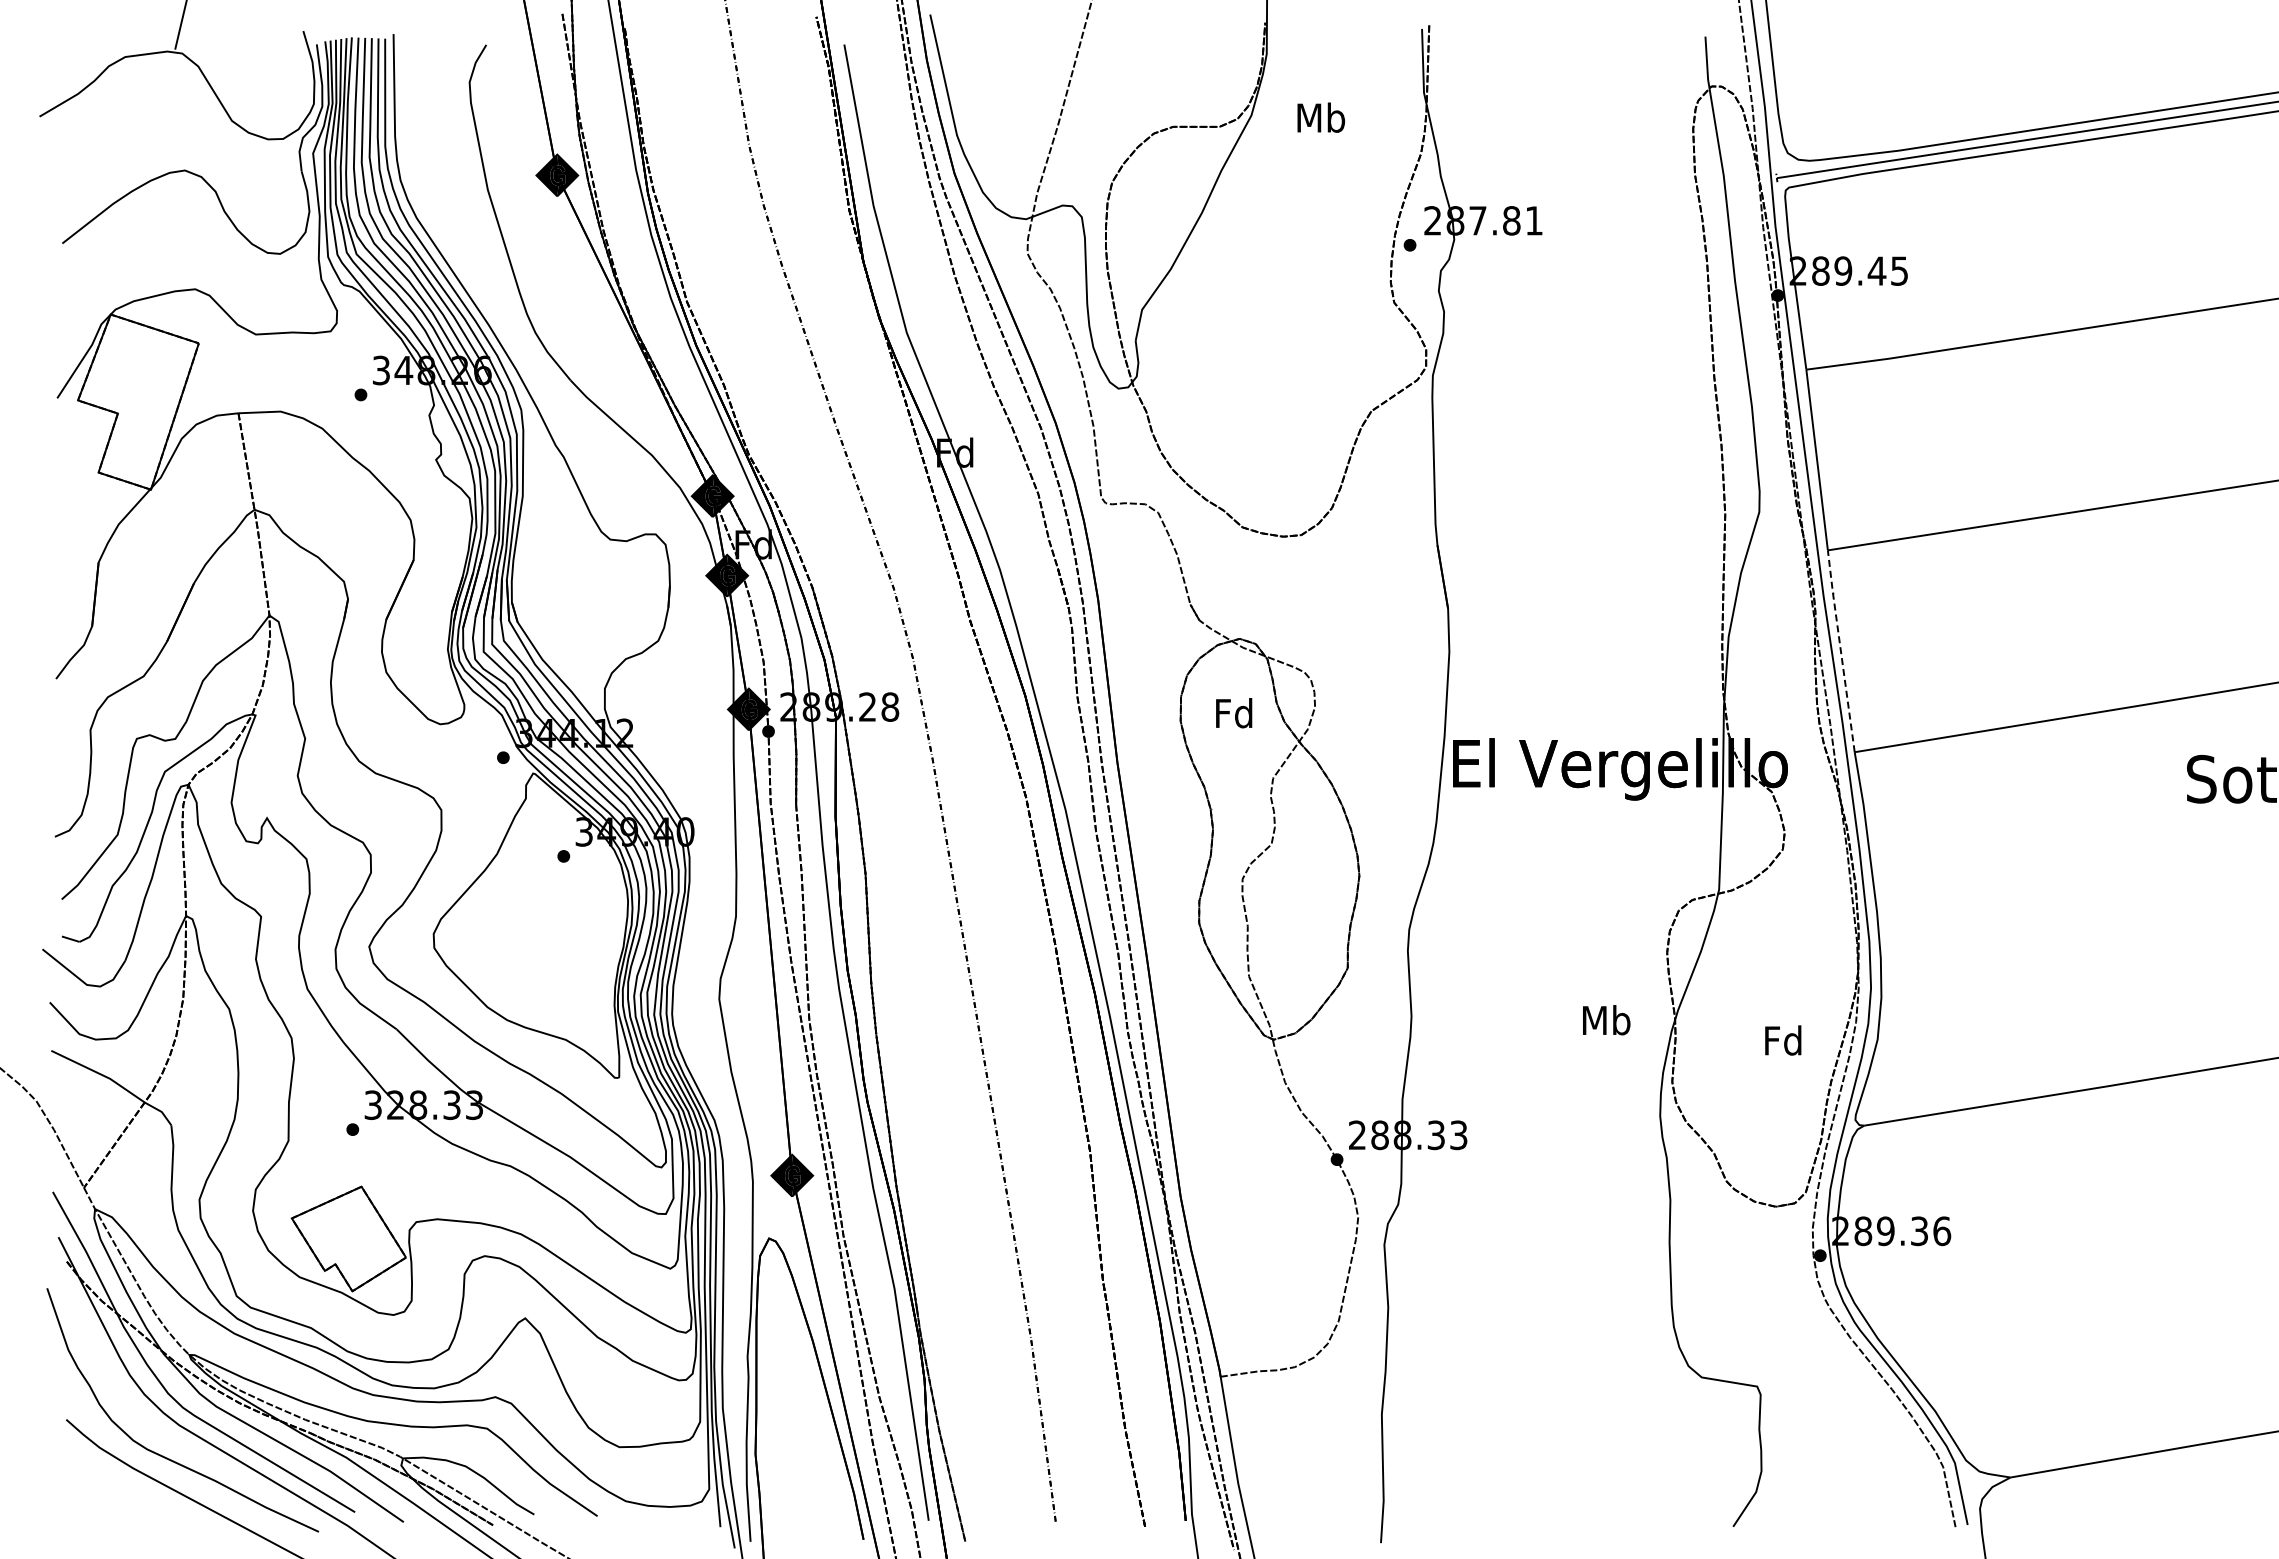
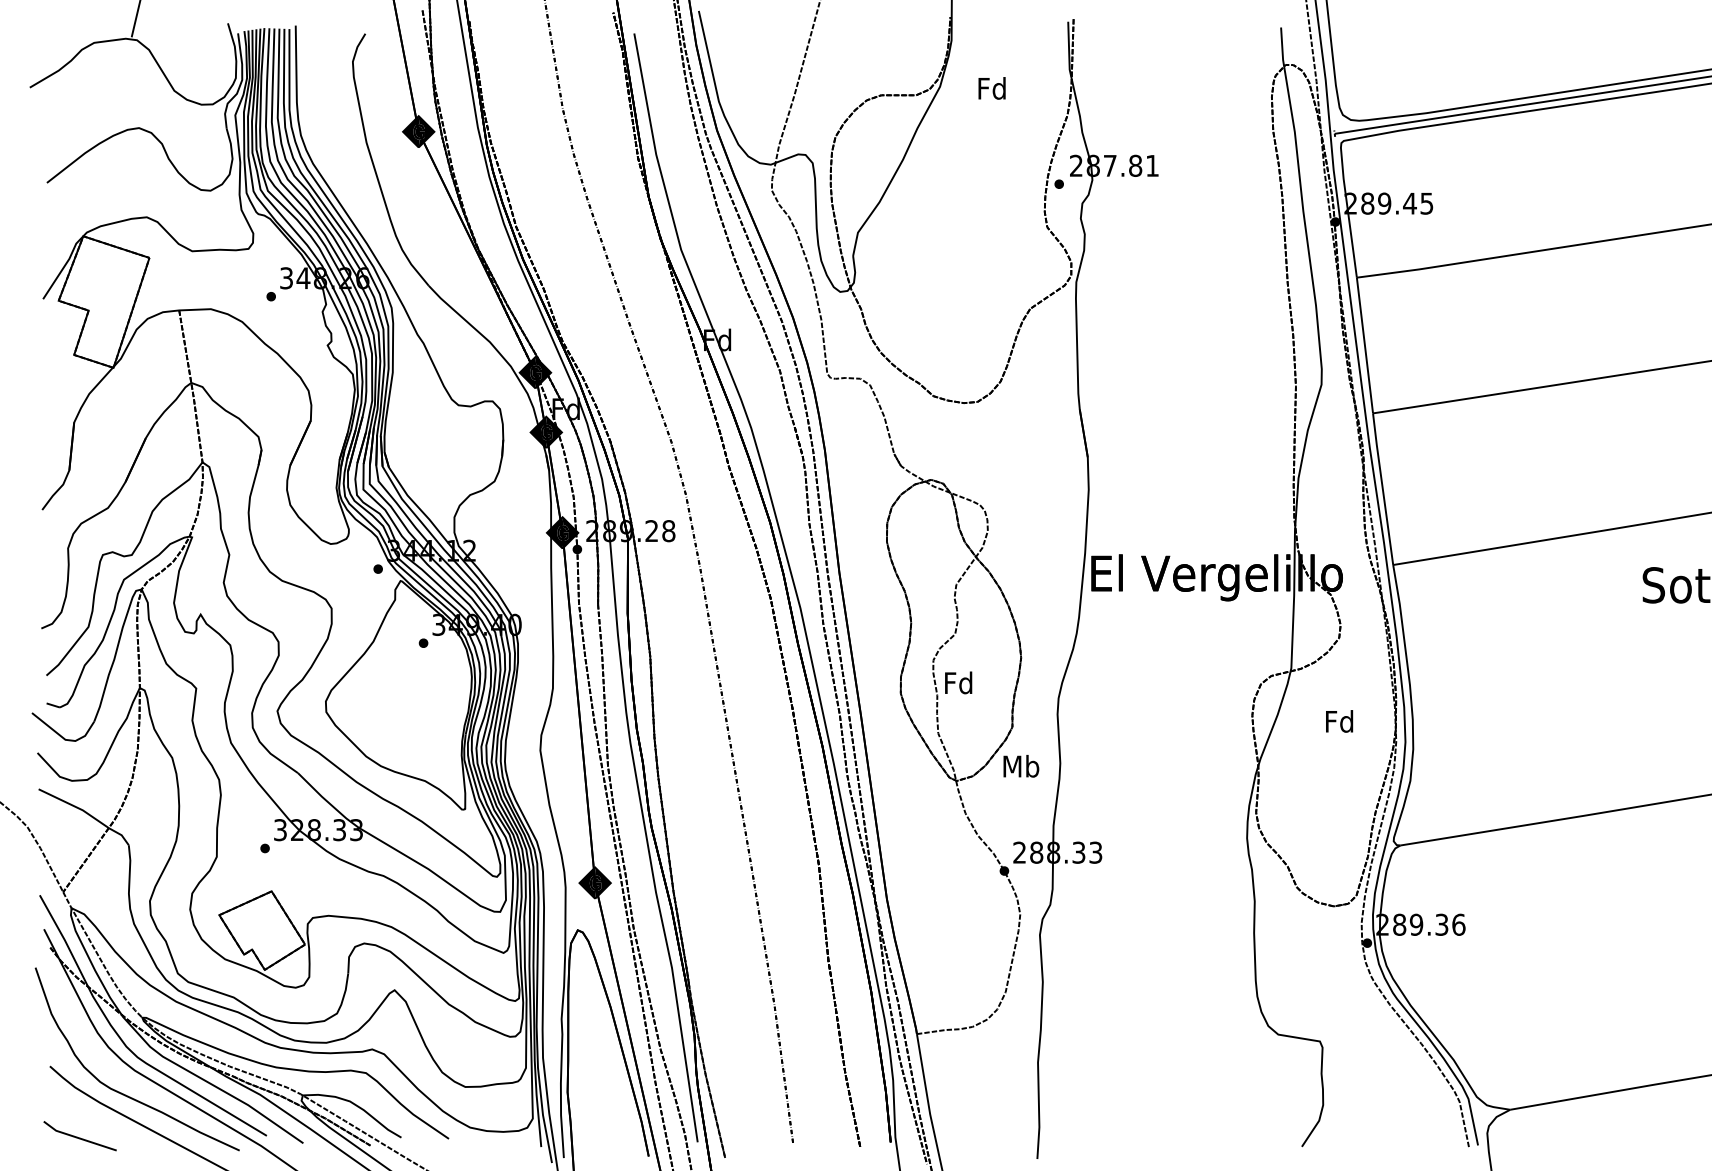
text: (1321, 117) -> (992, 88), Mb -> Fd
line: (1840, 650) -> (1382, 488), dashed -> solid
text: (1234, 713) -> (958, 683), moved
text: (1606, 1020) -> (1021, 766), moved
text: (1783, 1040) -> (1339, 721), moved
line: (106, 1514) -> (80, 1137), added

